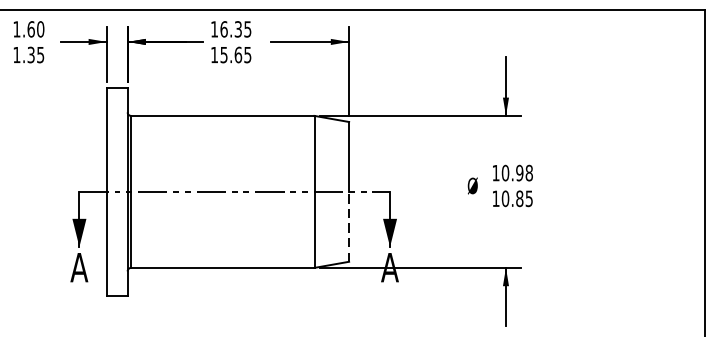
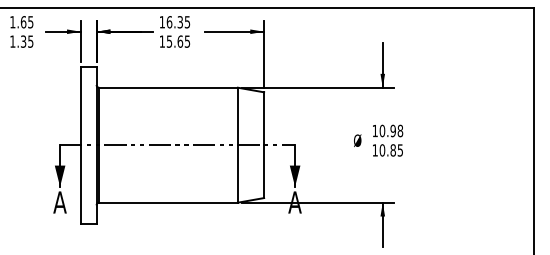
text: (40, 29) -> (30, 22), 1.60 -> 1.65
line: (349, 226) -> (264, 171), dashed -> solid

